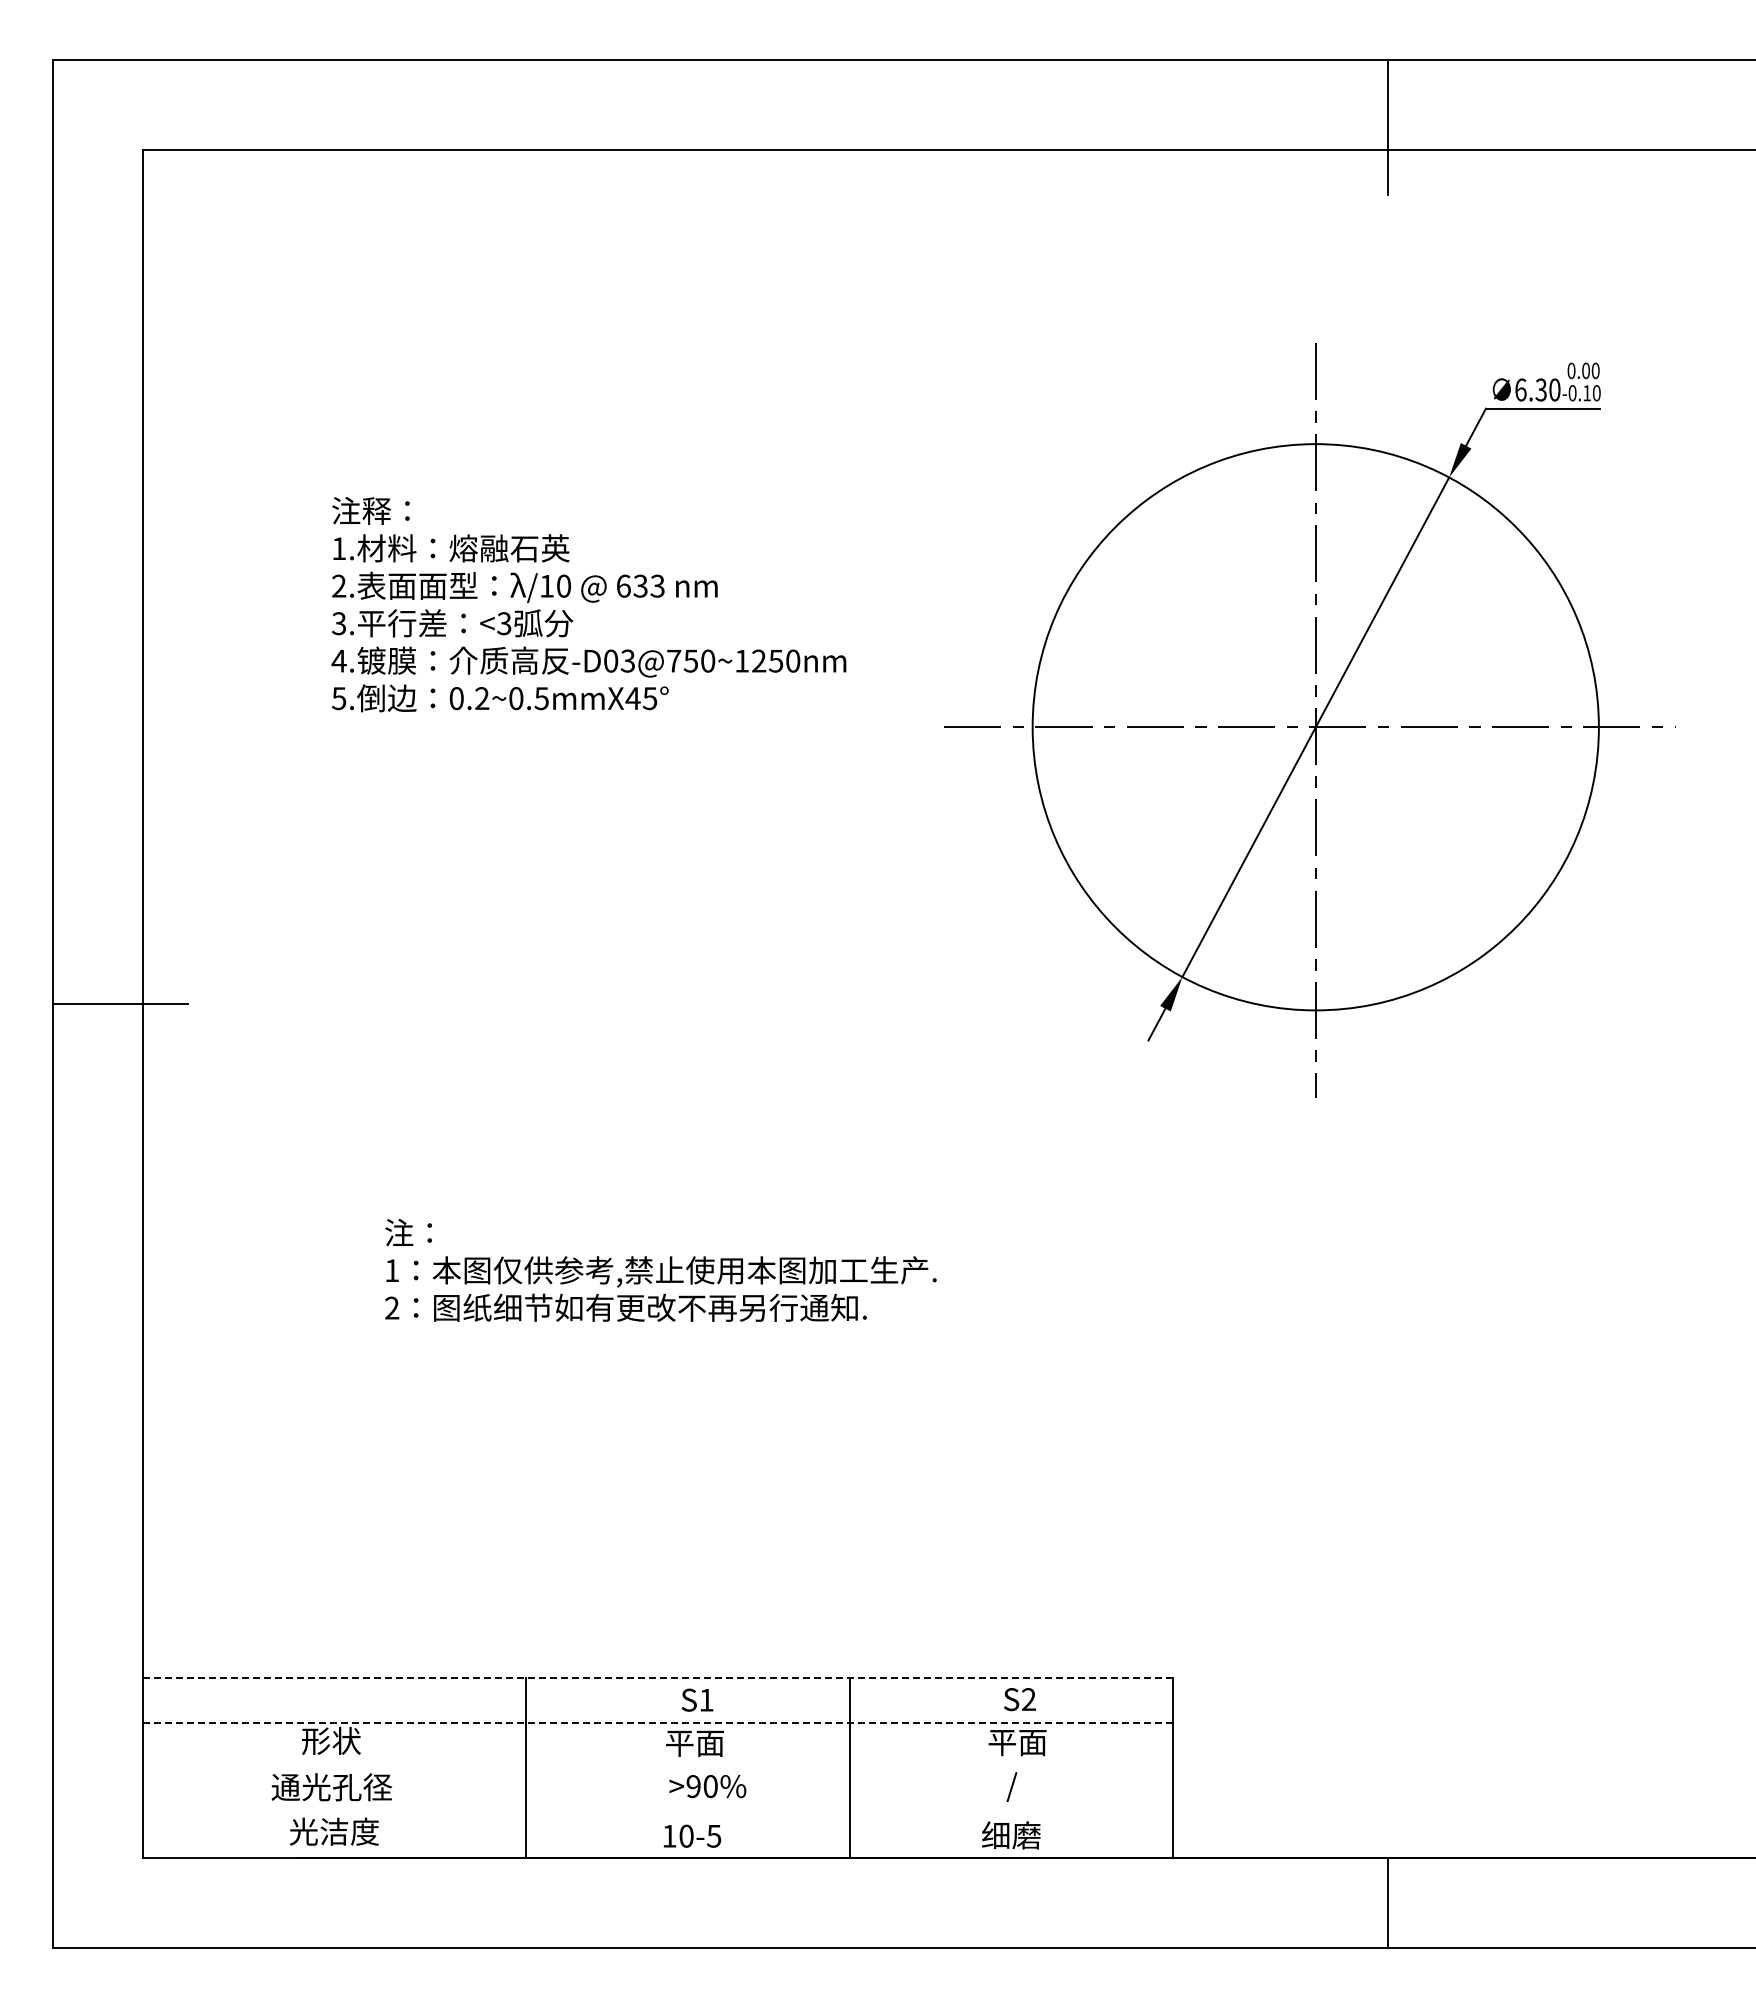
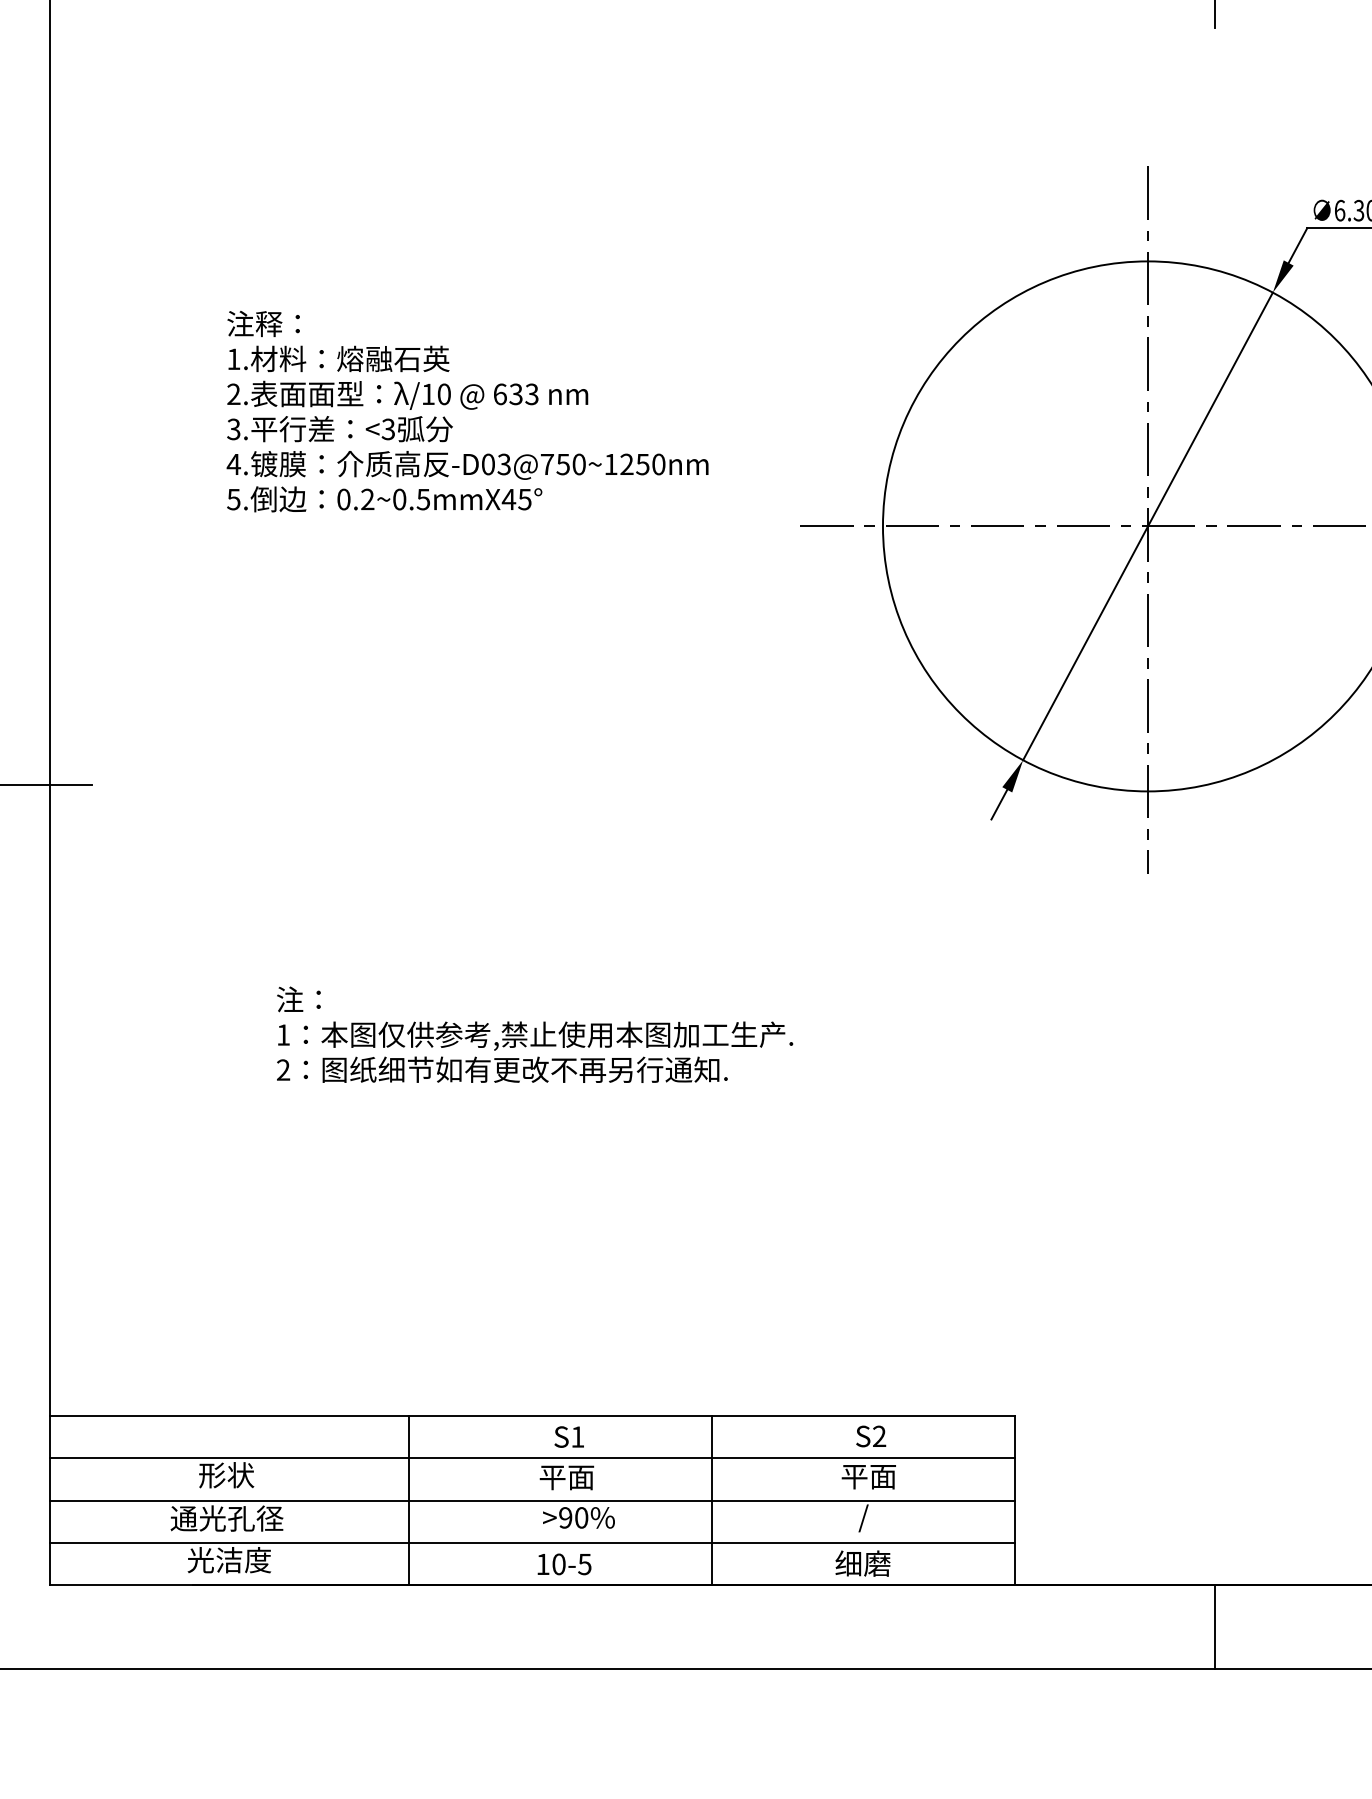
line: (658, 1678) -> (532, 1416), dashed -> solid
line: (658, 1723) -> (532, 1458), dashed -> solid
line: (657, 1767) -> (531, 1500), added
line: (657, 1812) -> (531, 1542), added

